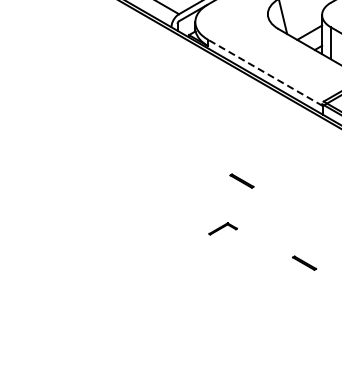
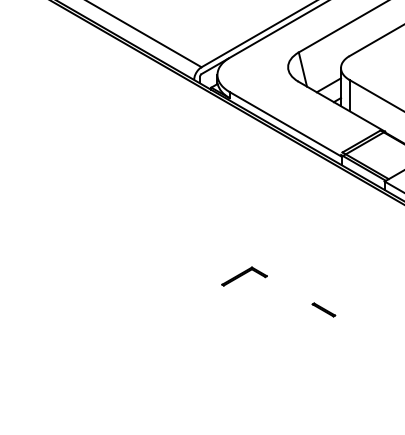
line: (265, 72) -> (285, 124), dashed -> solid
line: (241, 180) -> (262, 229), removed
part: (223, 228) -> (244, 276), size x1.67

